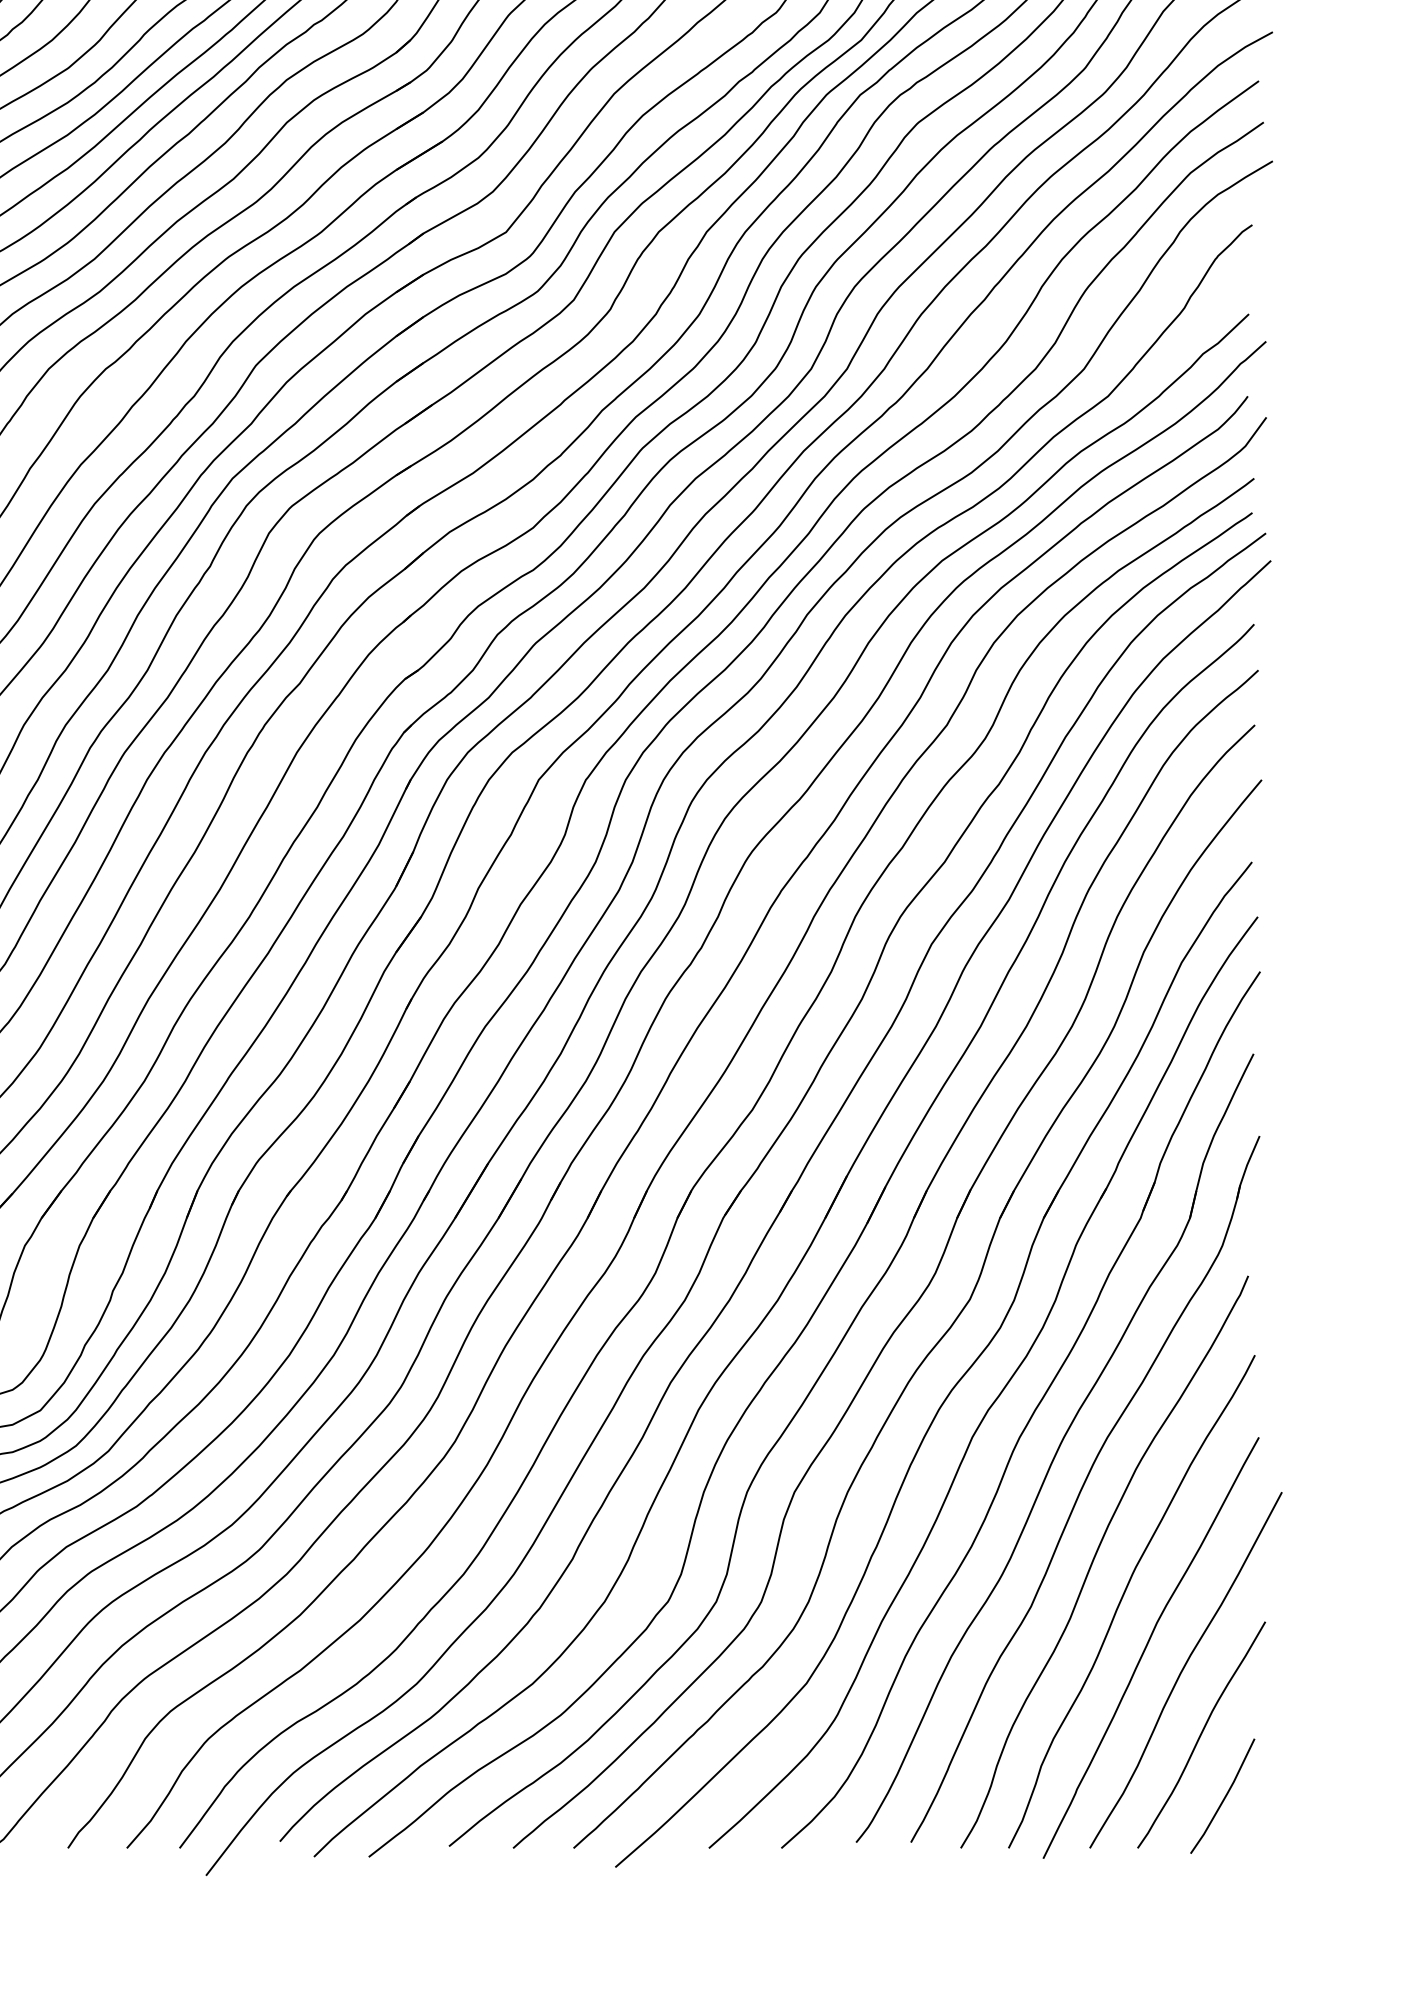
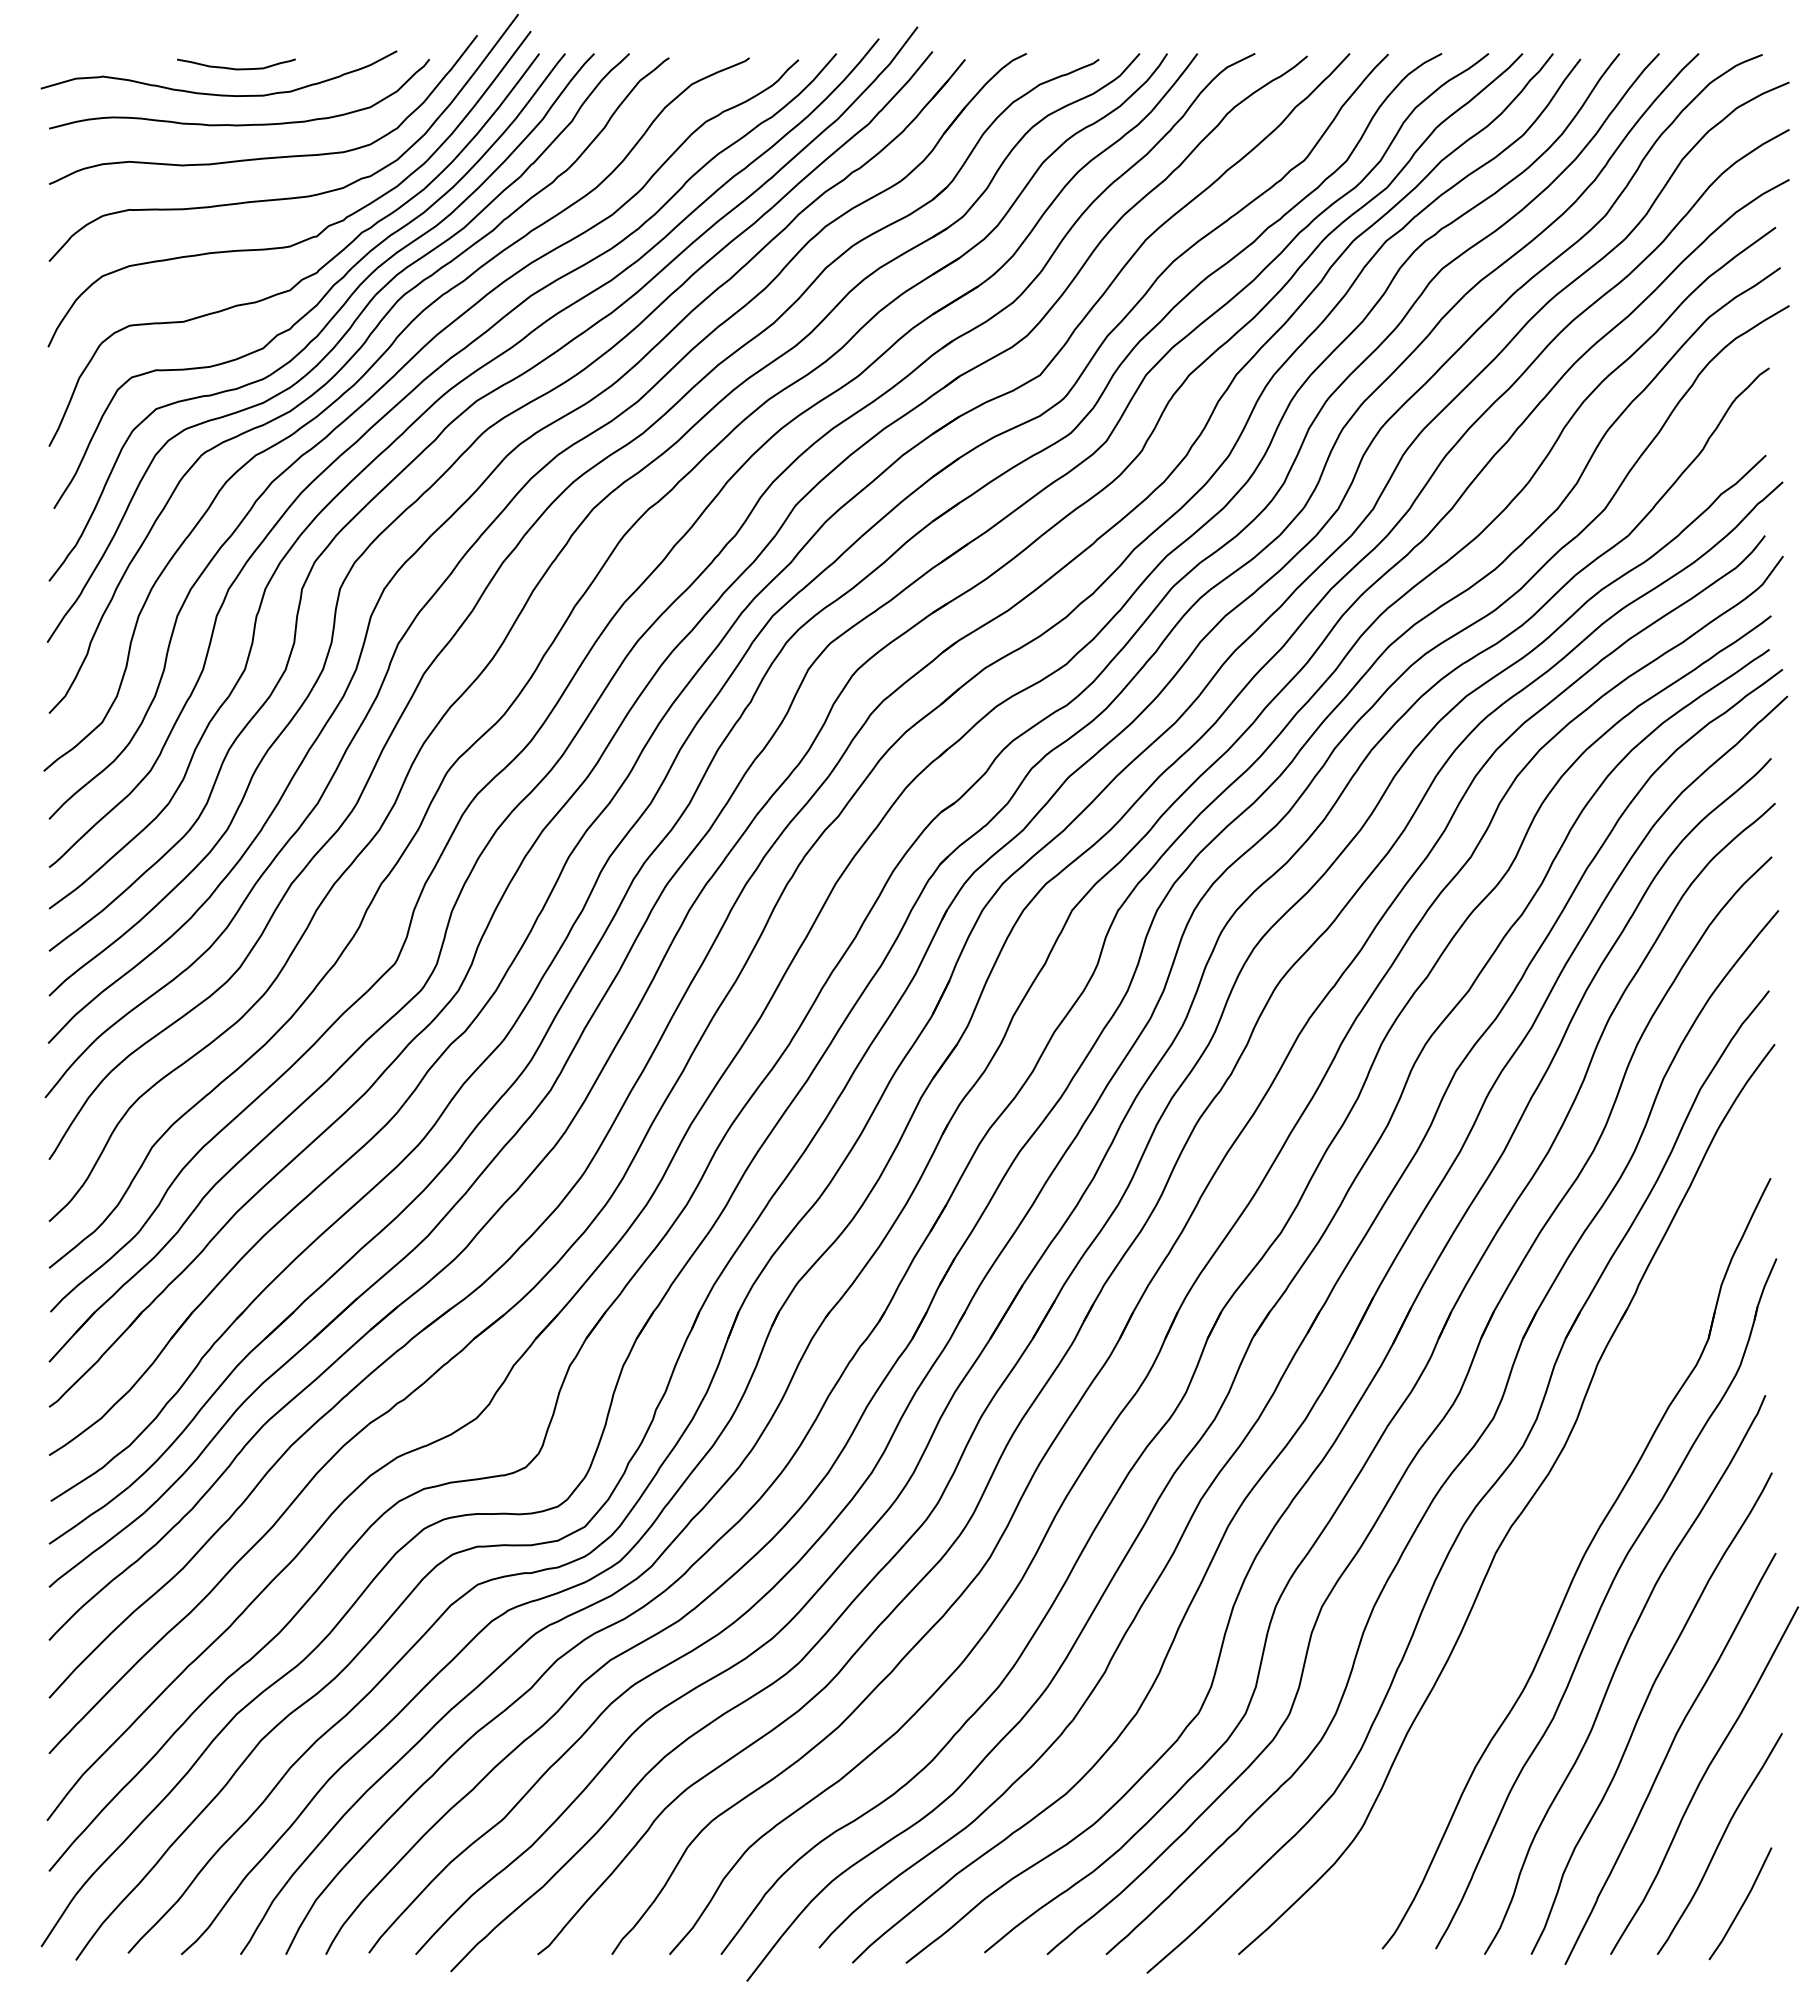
part: (1030, 1416) -> (1552, 1532), removed

